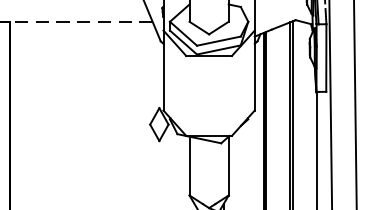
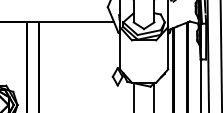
line: (81, 22) -> (76, 22), dashed -> solid

